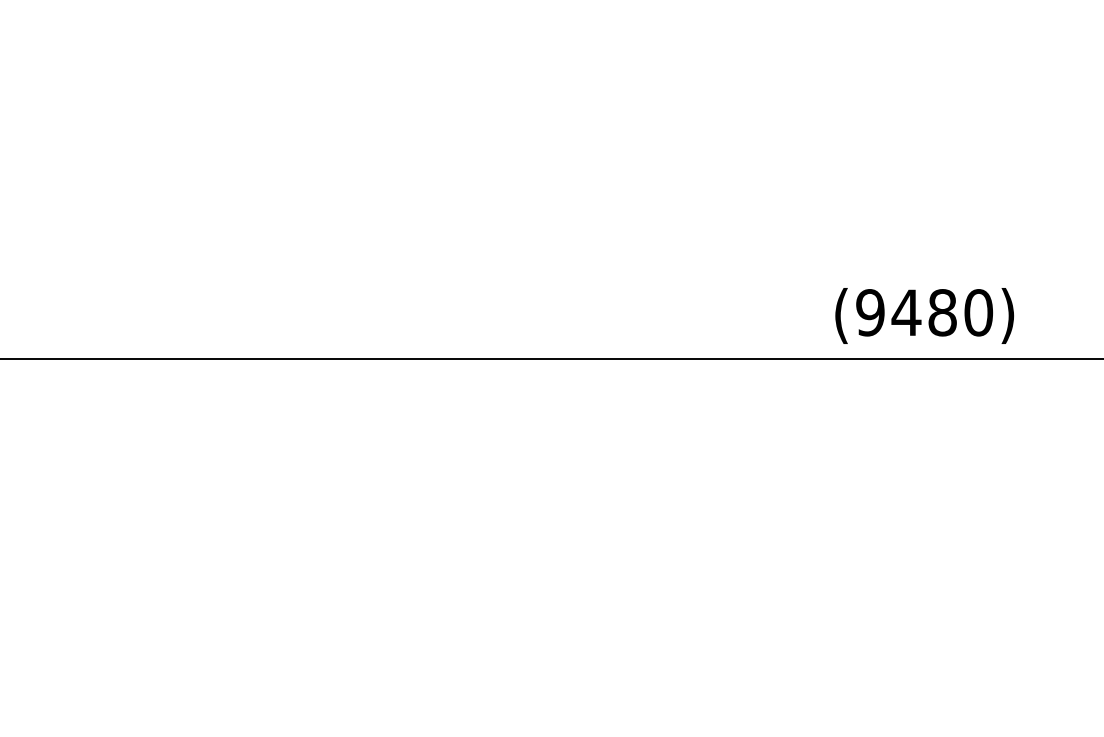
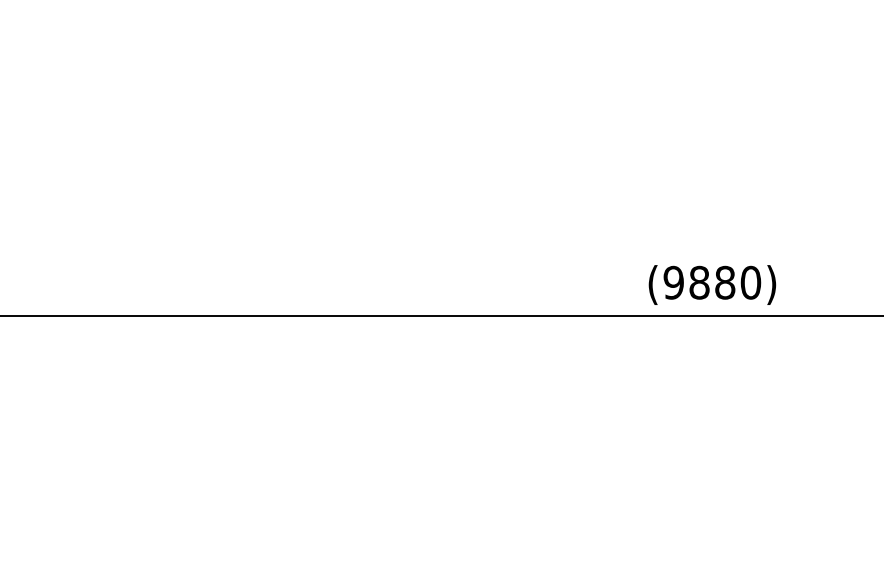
text: (906, 312) -> (699, 282), (9480) -> (9880)

